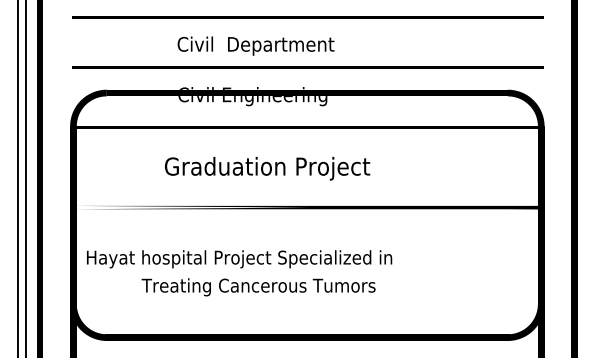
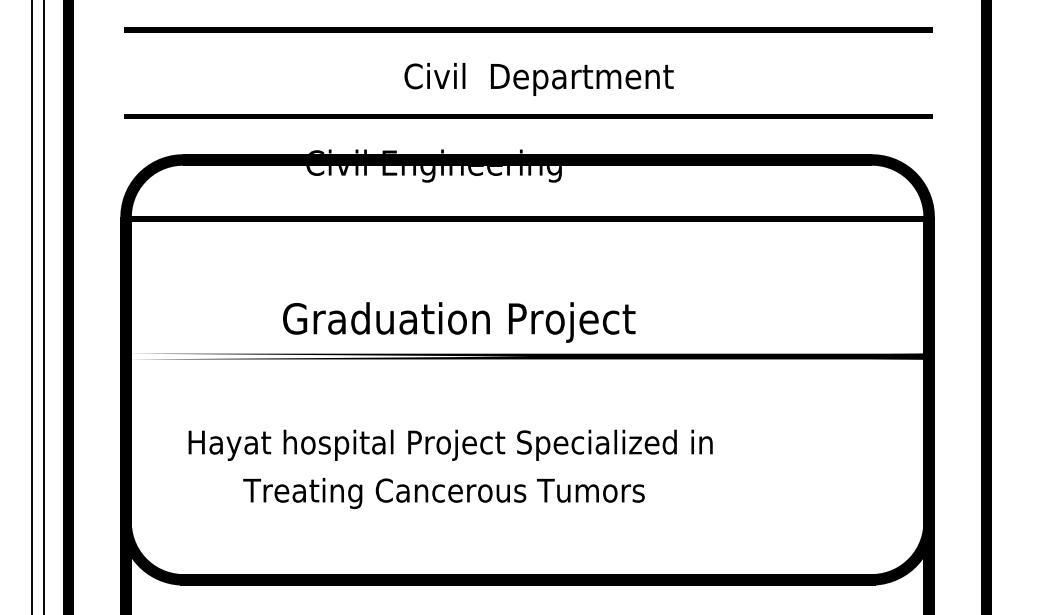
text: (255, 45) -> (538, 78), moved
text: (267, 168) -> (459, 322), moved
text: (239, 259) -> (450, 445), moved

